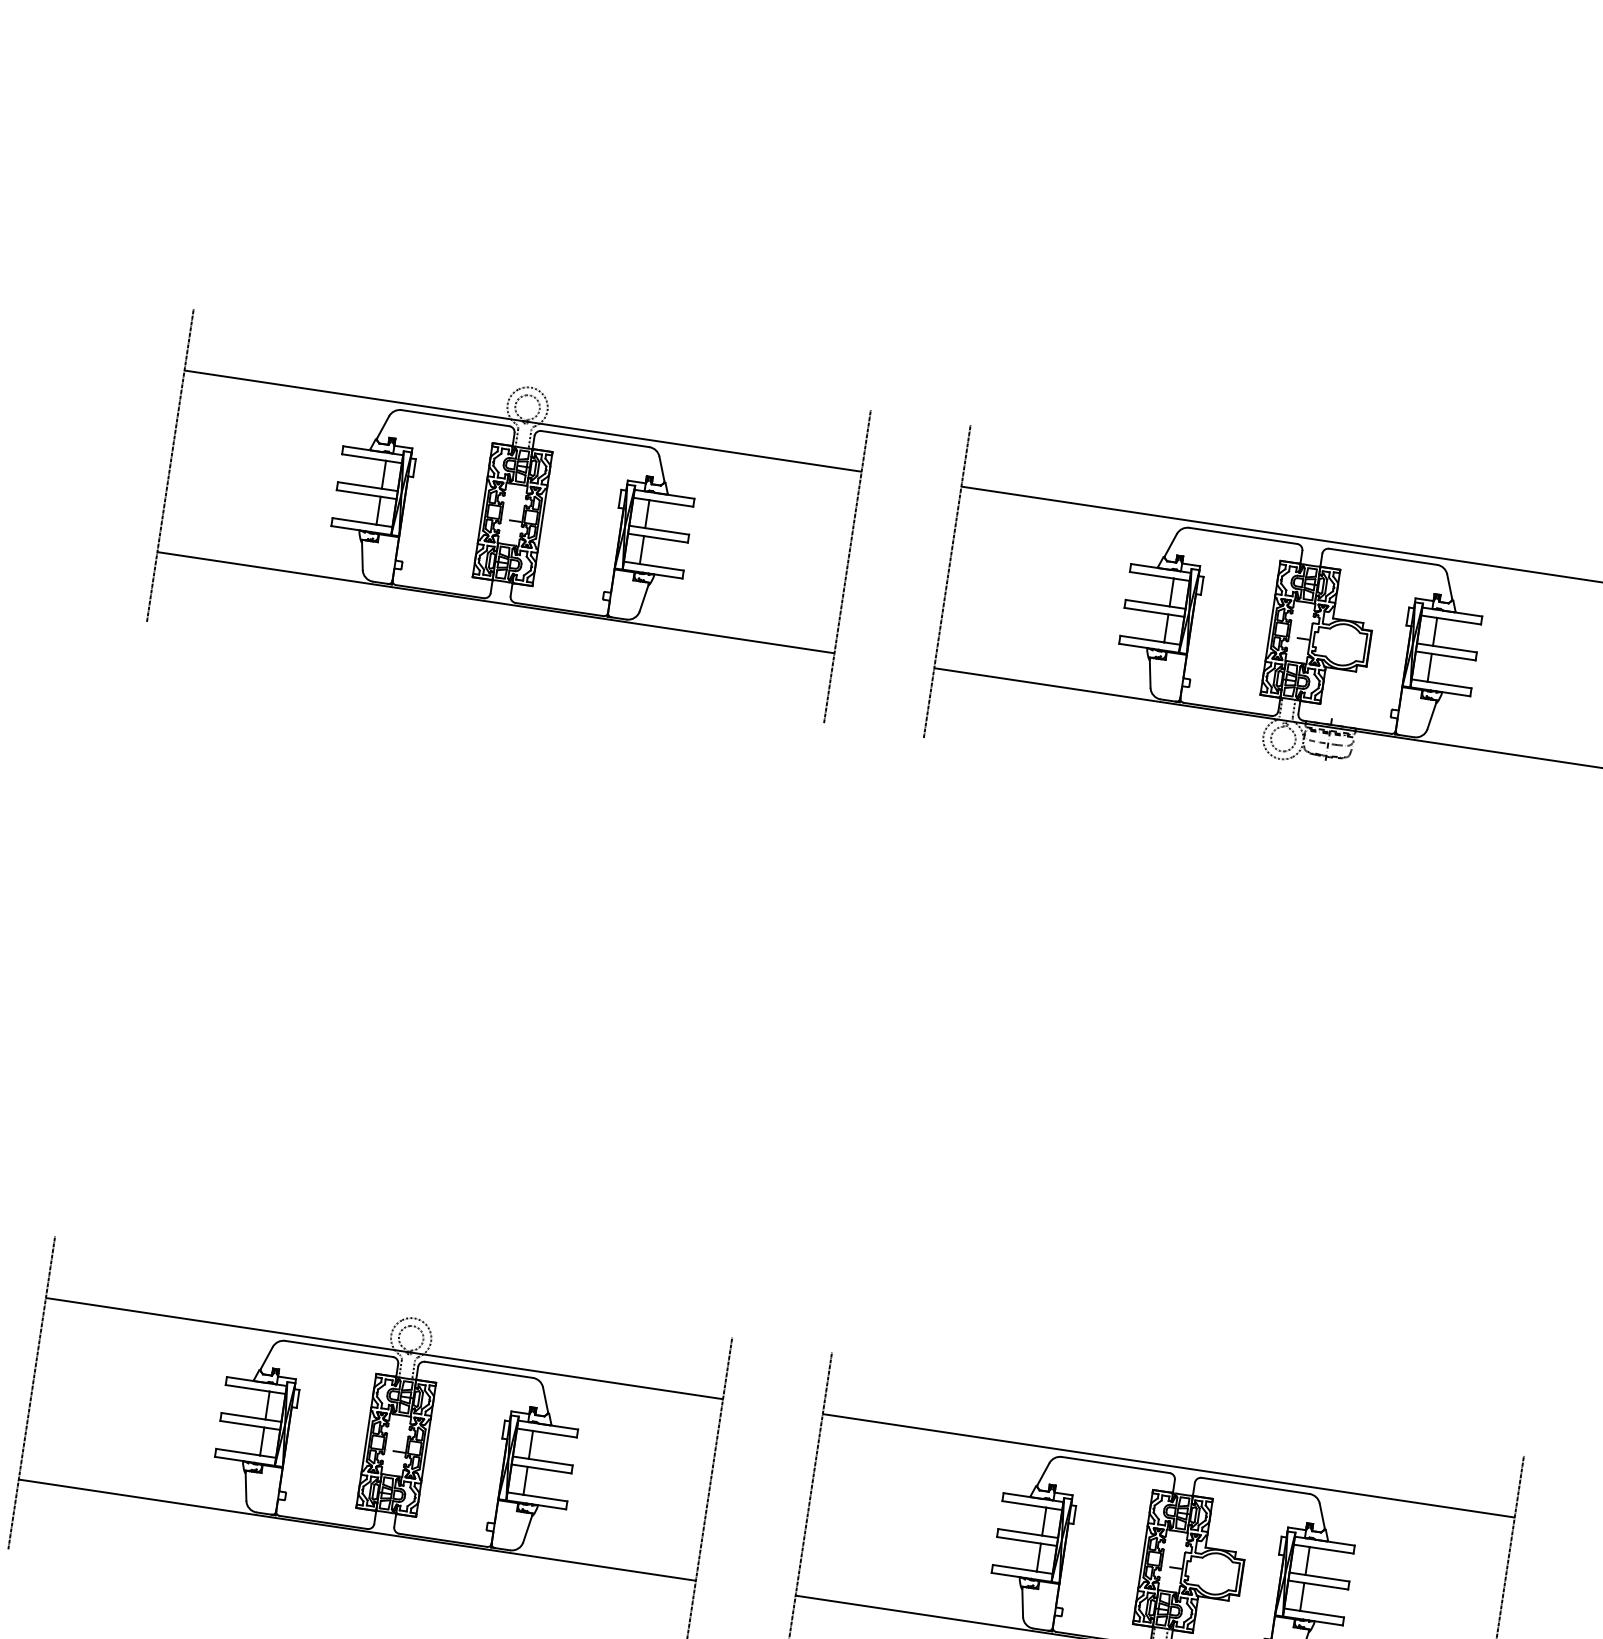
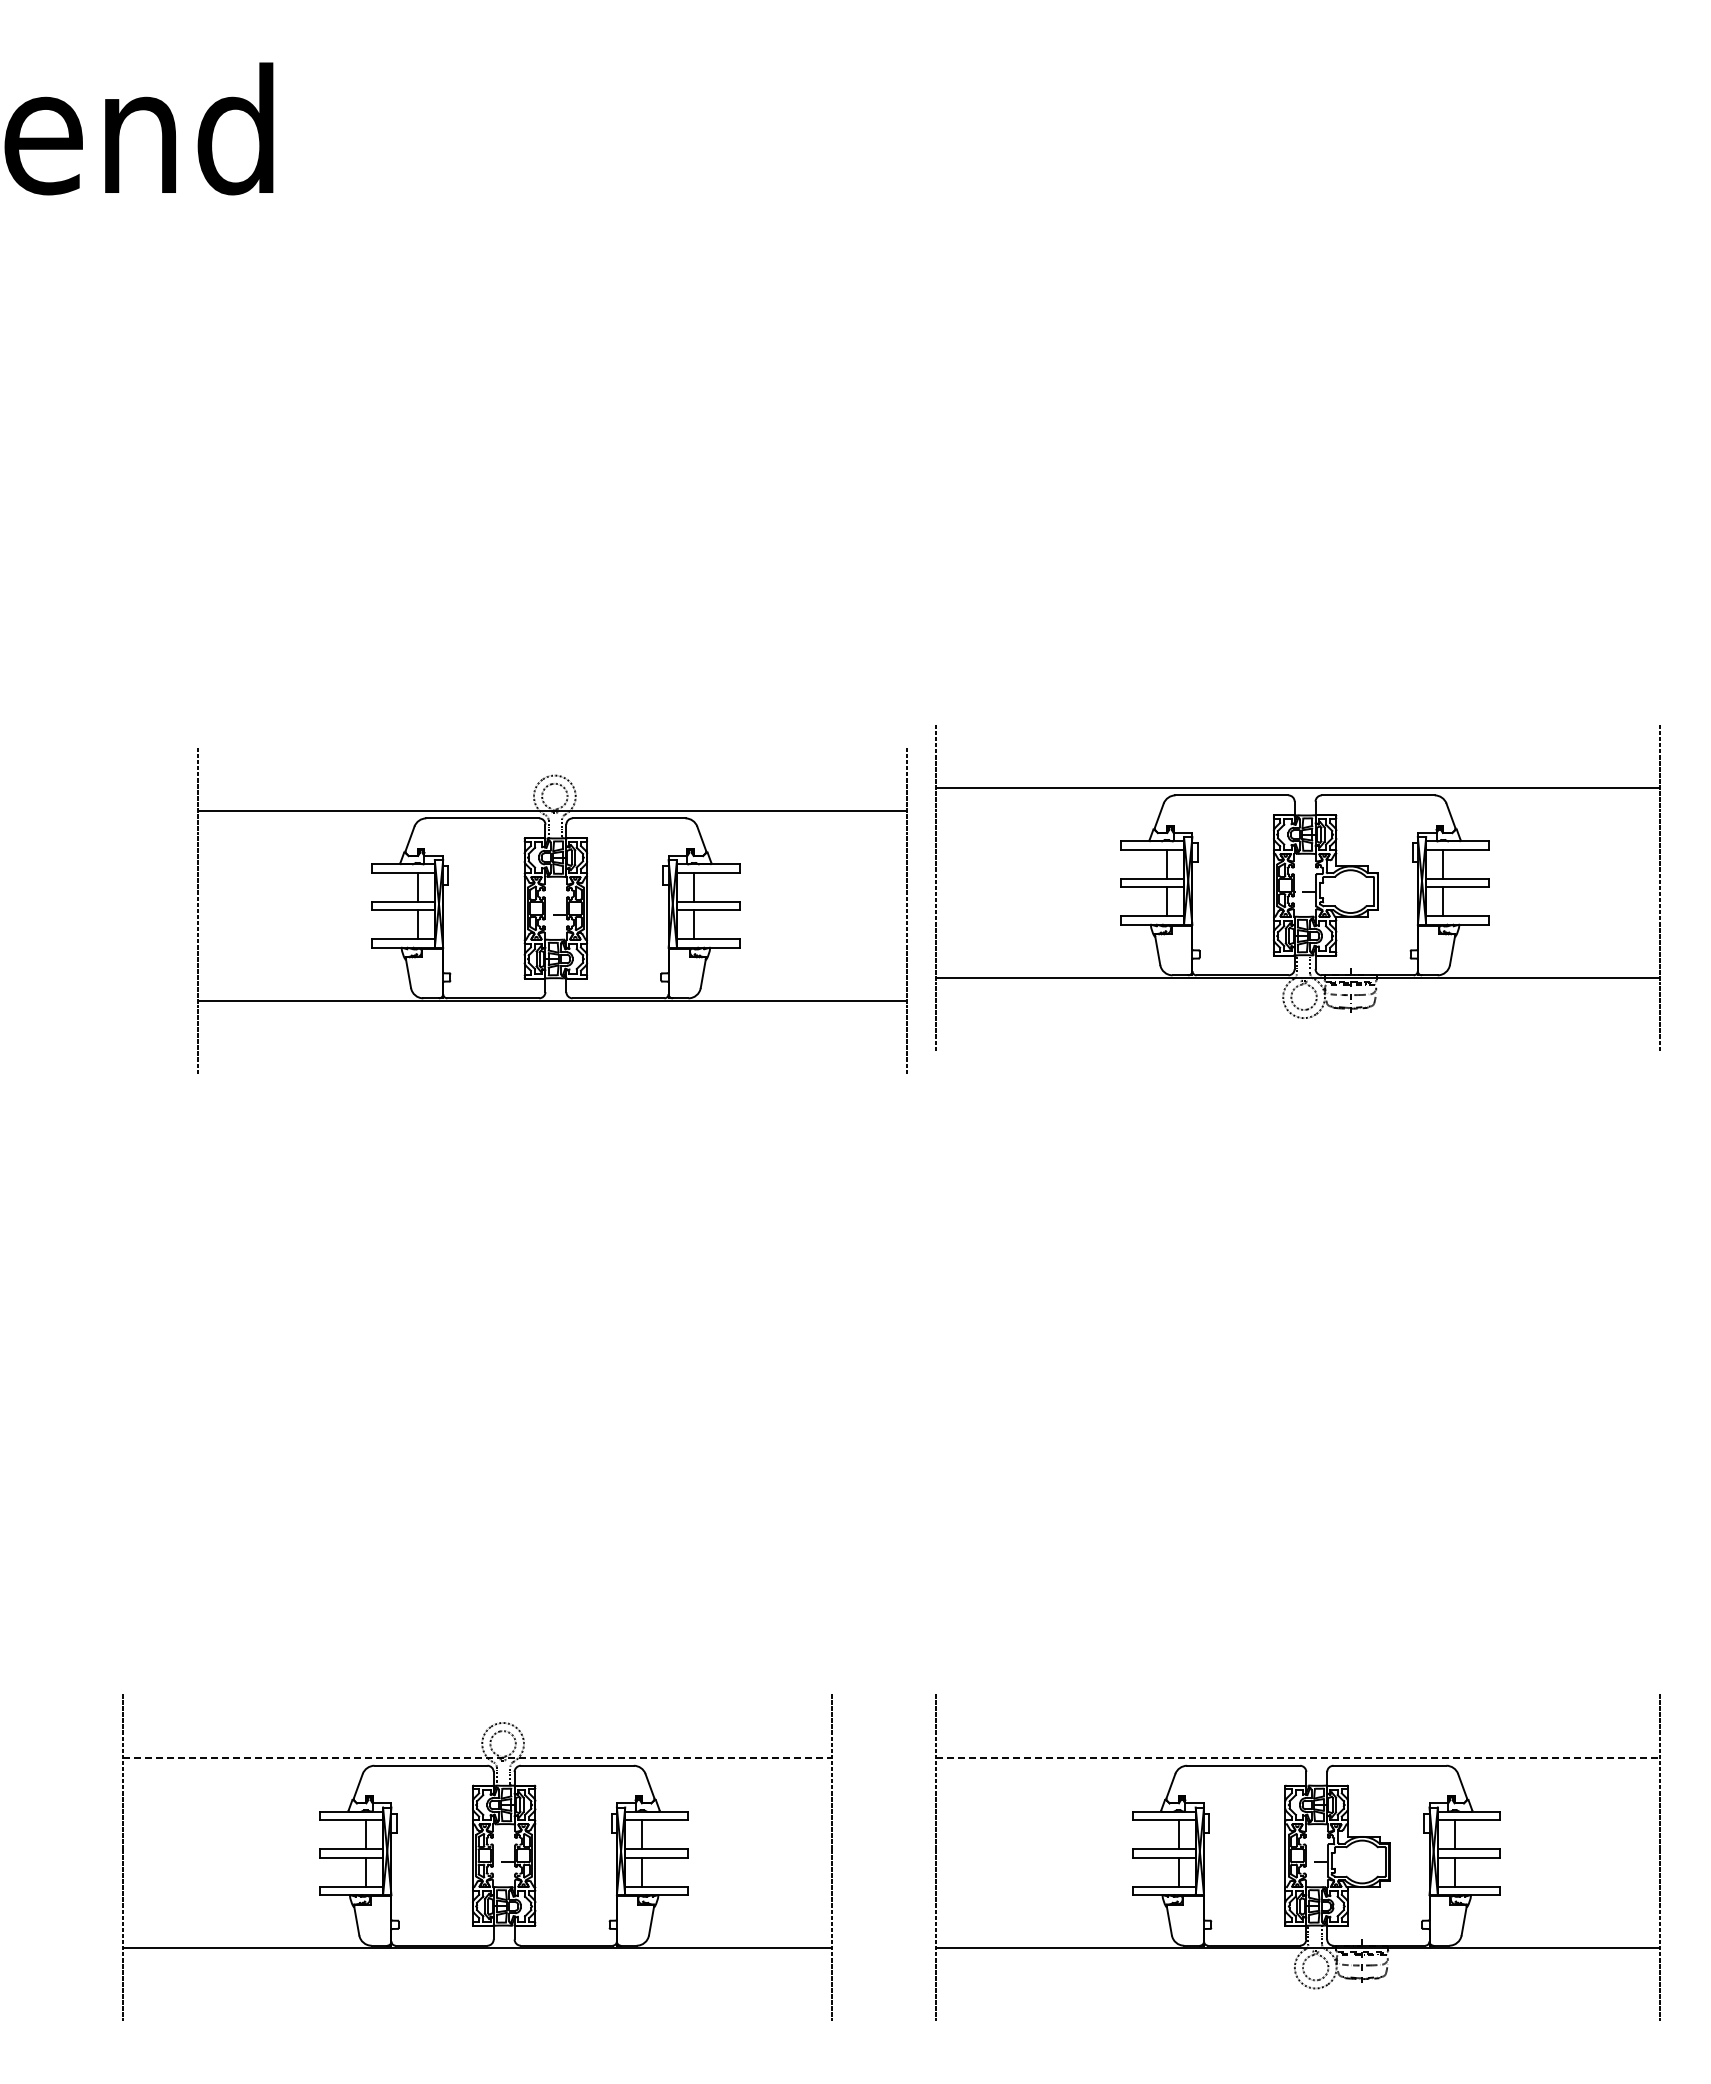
part: (509, 516) -> (552, 910), moved
line: (384, 1348) -> (477, 1758), solid -> dashed
line: (1168, 1465) -> (1297, 1758), solid -> dashed

